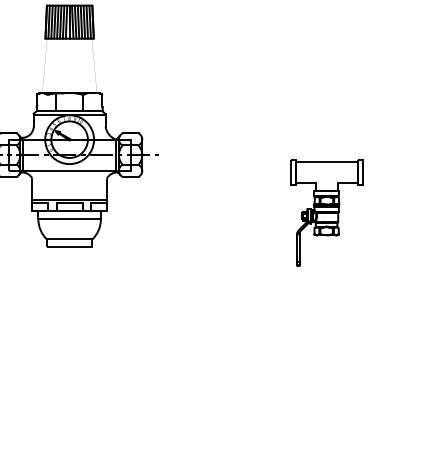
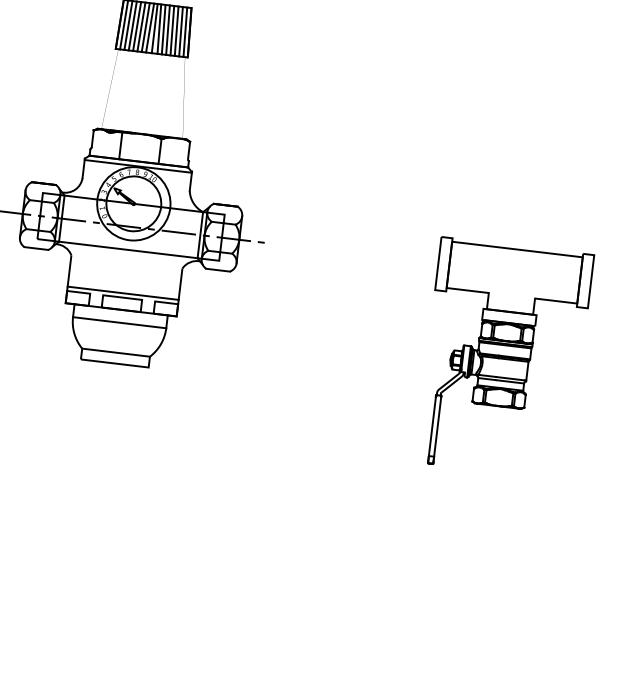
part: (326, 212) -> (503, 358), size x1.43

